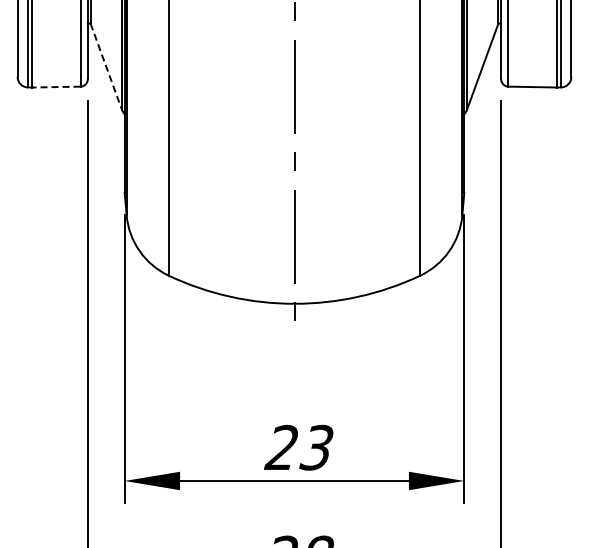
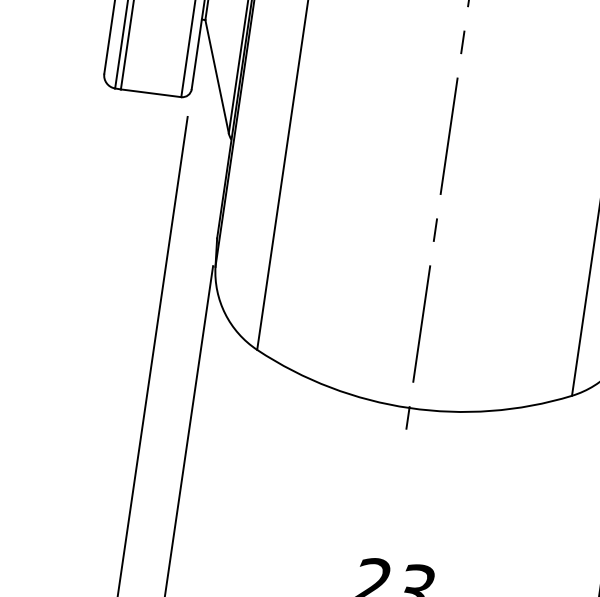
line: (106, 66) -> (217, 76), dashed -> solid
line: (56, 87) -> (151, 93), dashed -> solid

